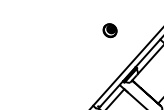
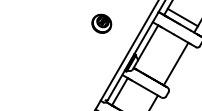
part: (109, 30) -> (101, 23), size x1.43

